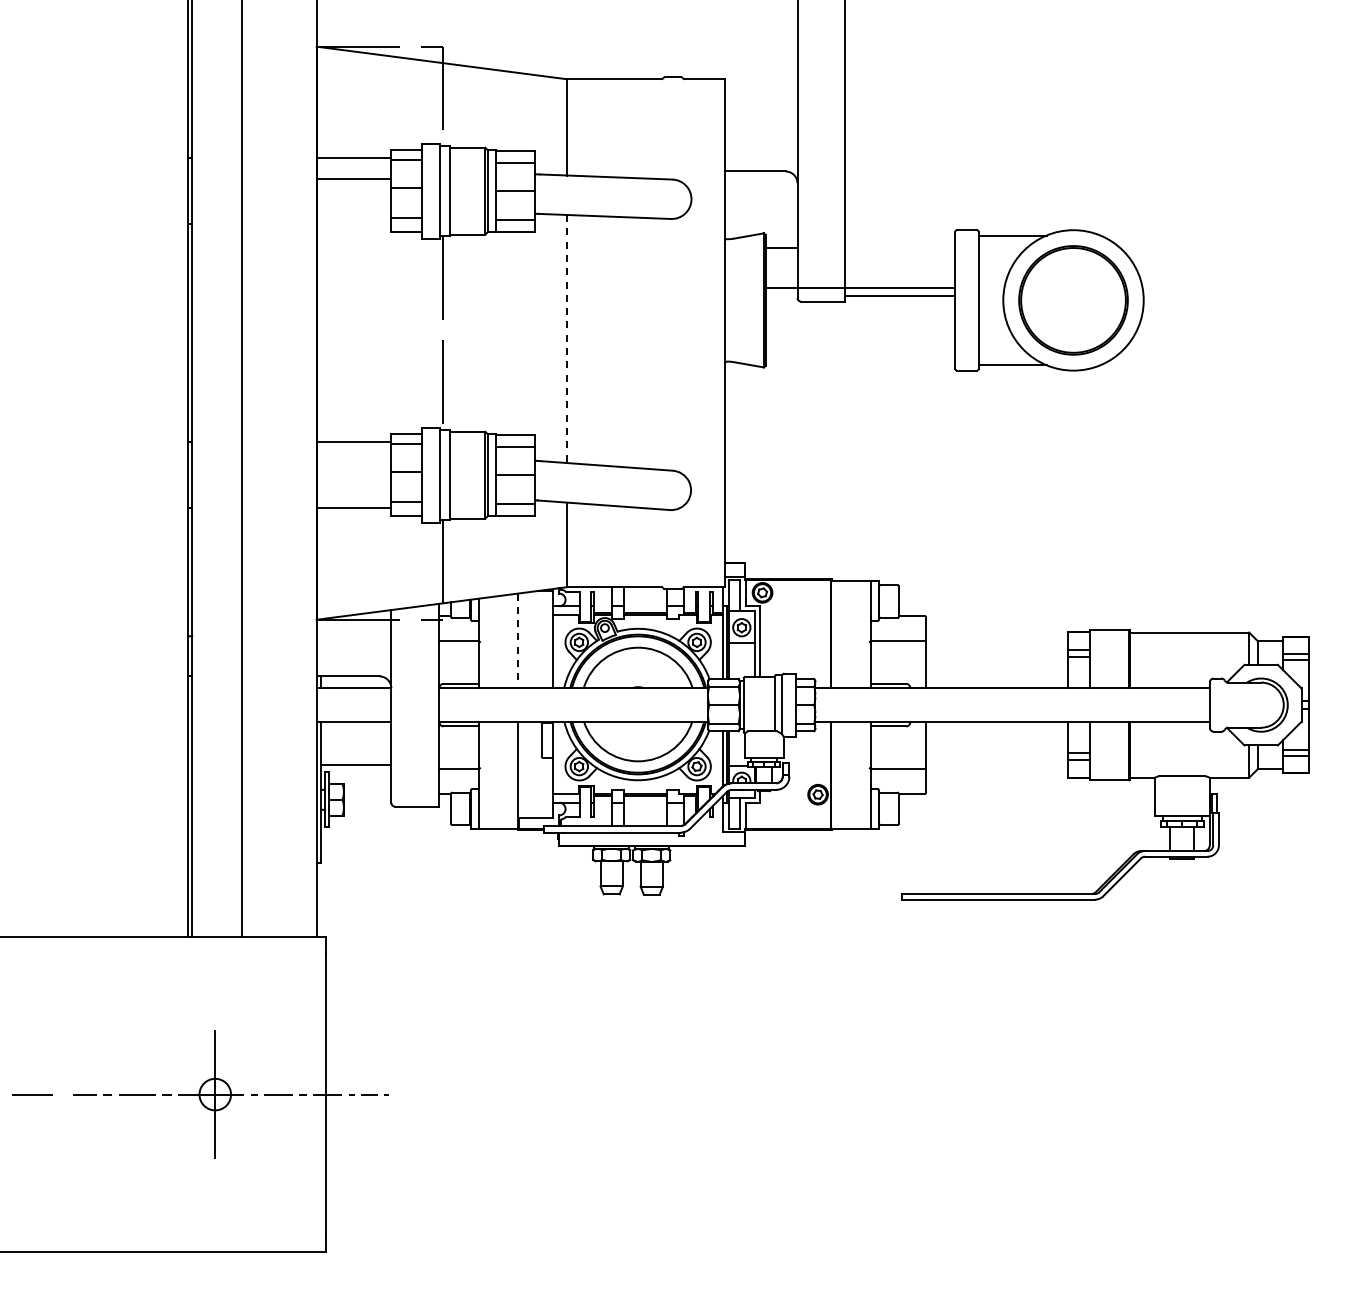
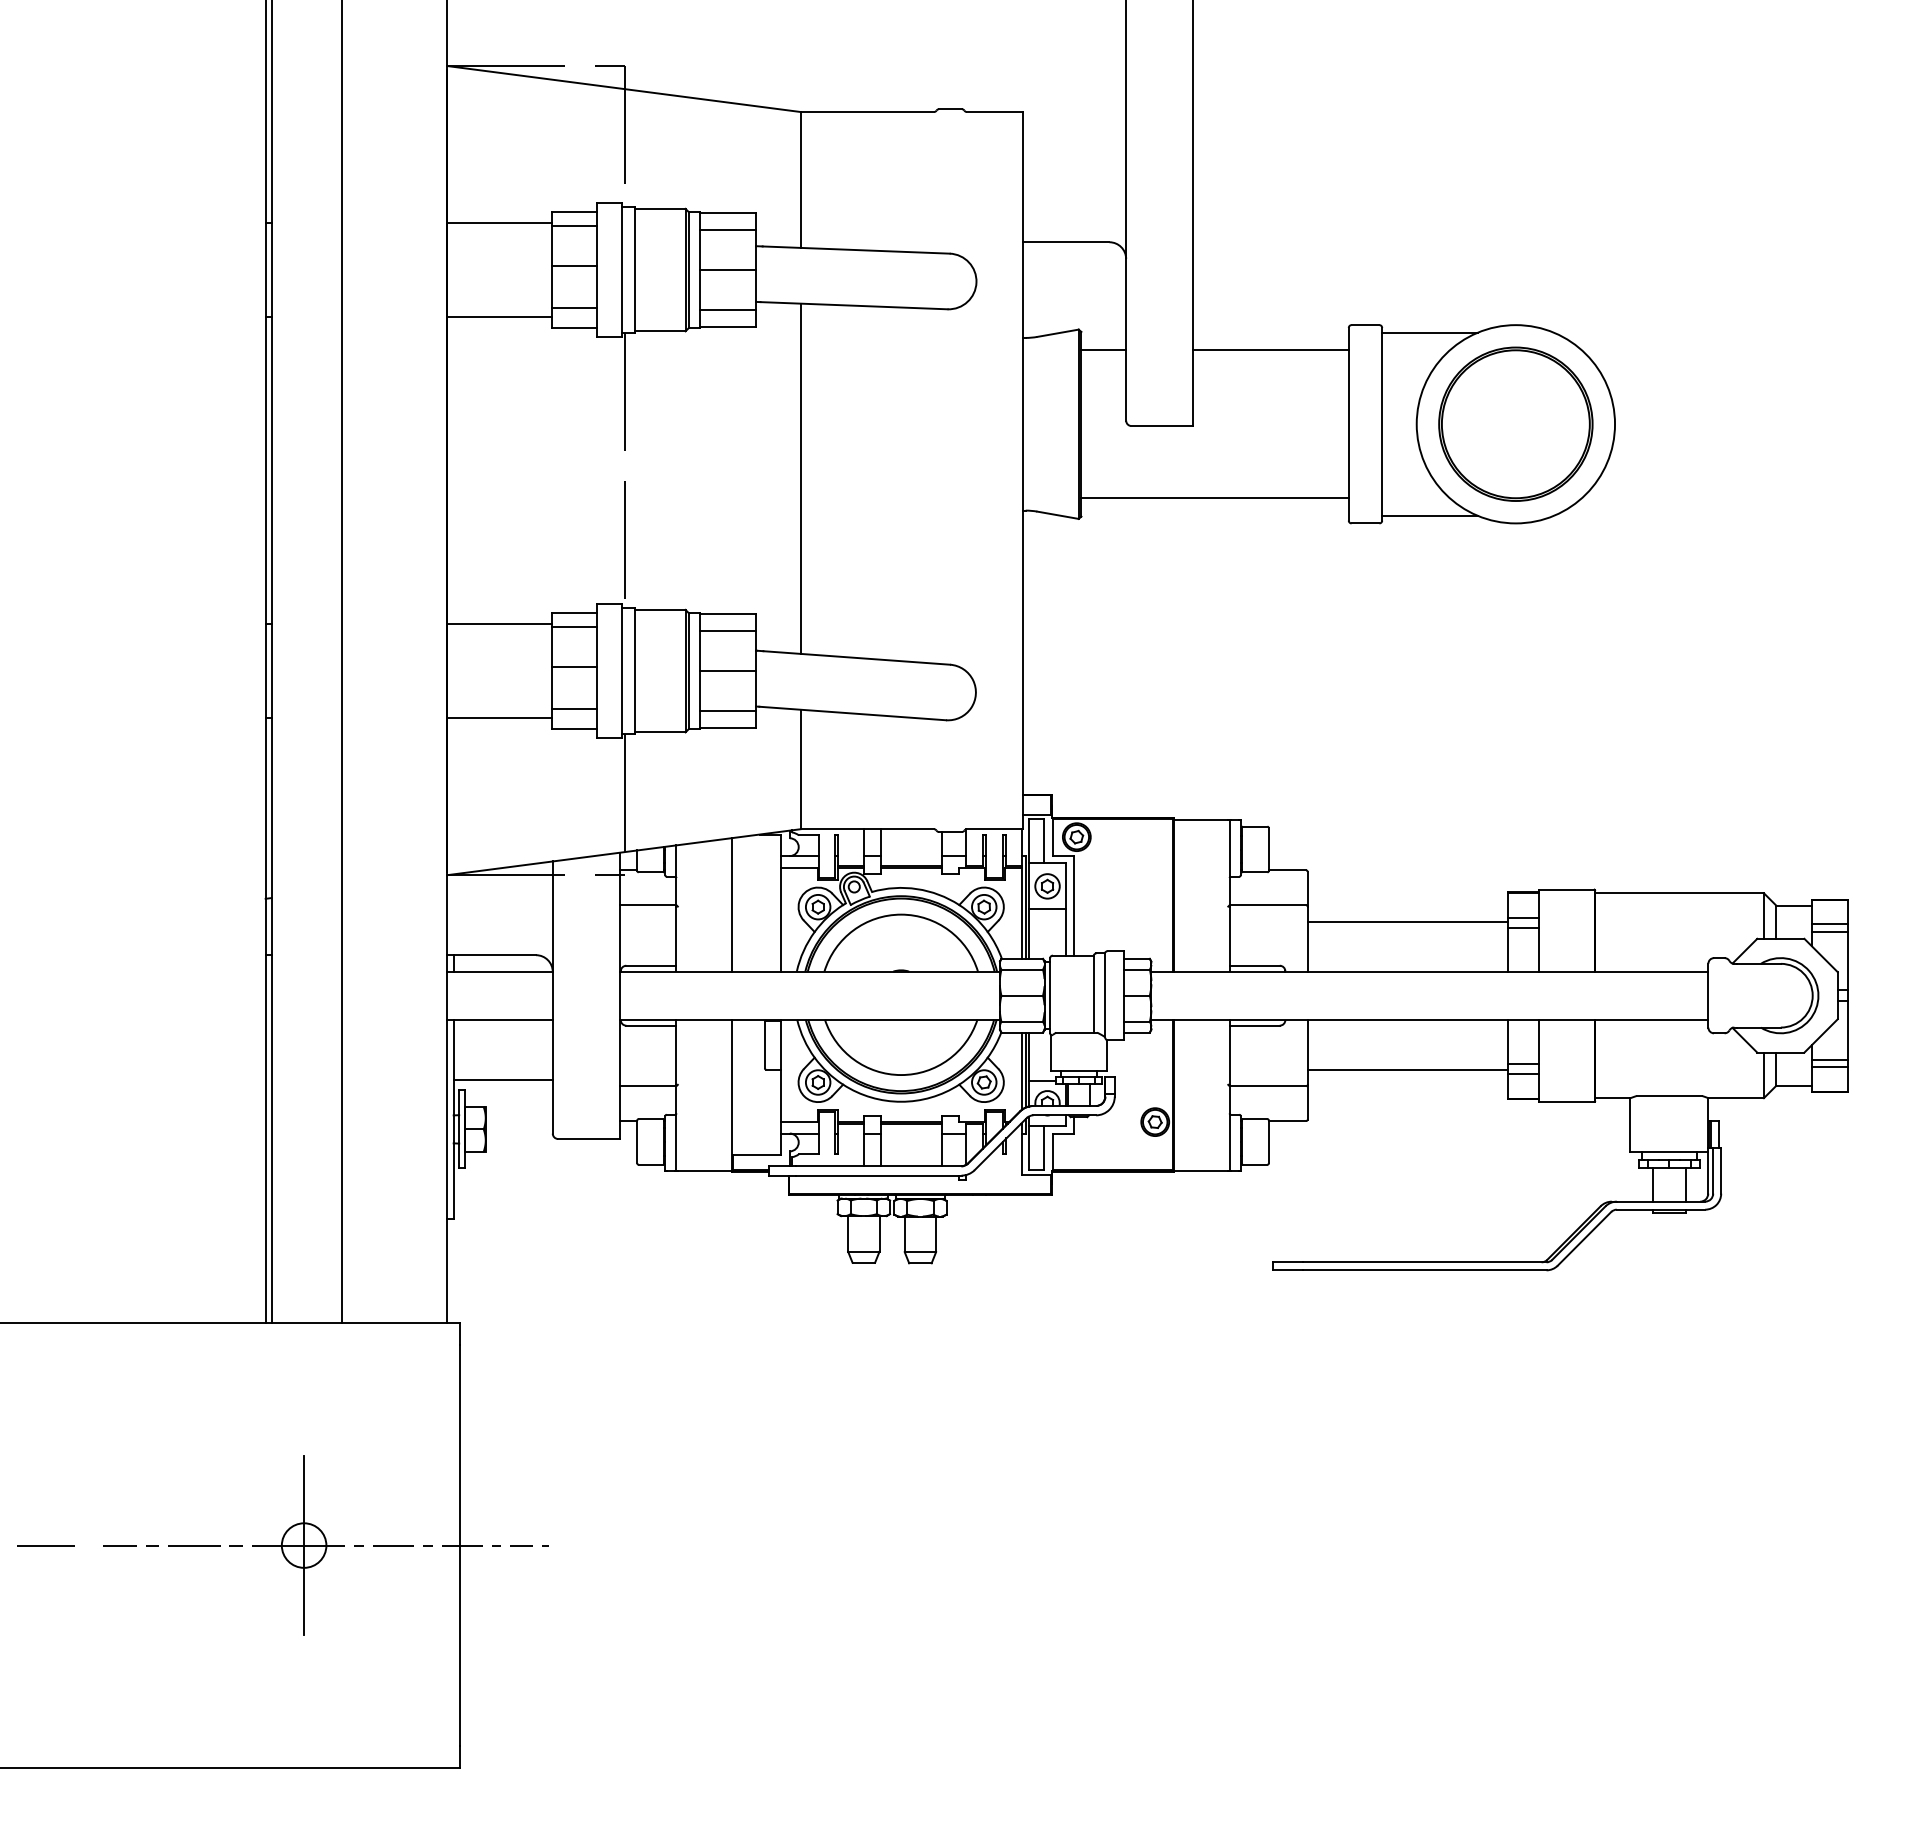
line: (353, 179) -> (499, 317), moved
line: (860, 287) -> (1215, 497), moved
line: (899, 296) -> (1270, 350), moved
line: (566, 339) -> (800, 479), dashed -> solid
line: (518, 641) -> (732, 905), dashed -> solid
line: (997, 652) -> (1408, 921), added
line: (997, 757) -> (1408, 1069), added

